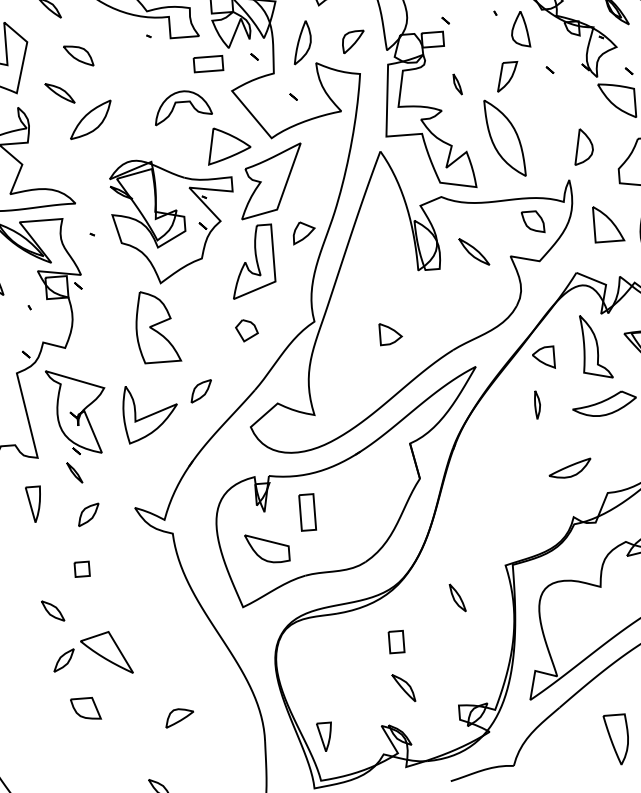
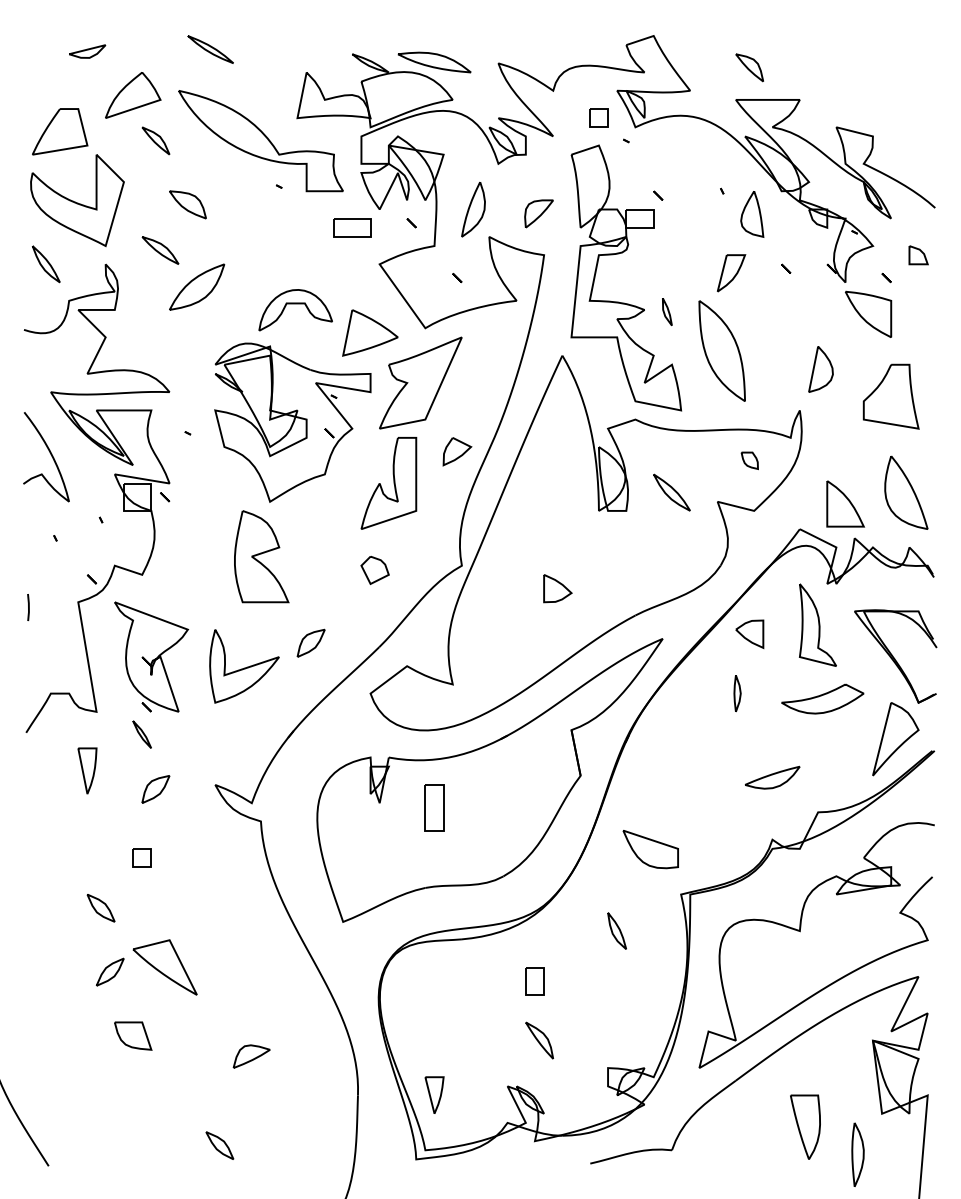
part: (457, 84) -> (667, 311), moved
part: (182, 107) -> (295, 310), moved
part: (532, 222) -> (749, 460), size x0.6
part: (608, 223) -> (845, 503), moved
part: (267, 548) -> (650, 849), moved

